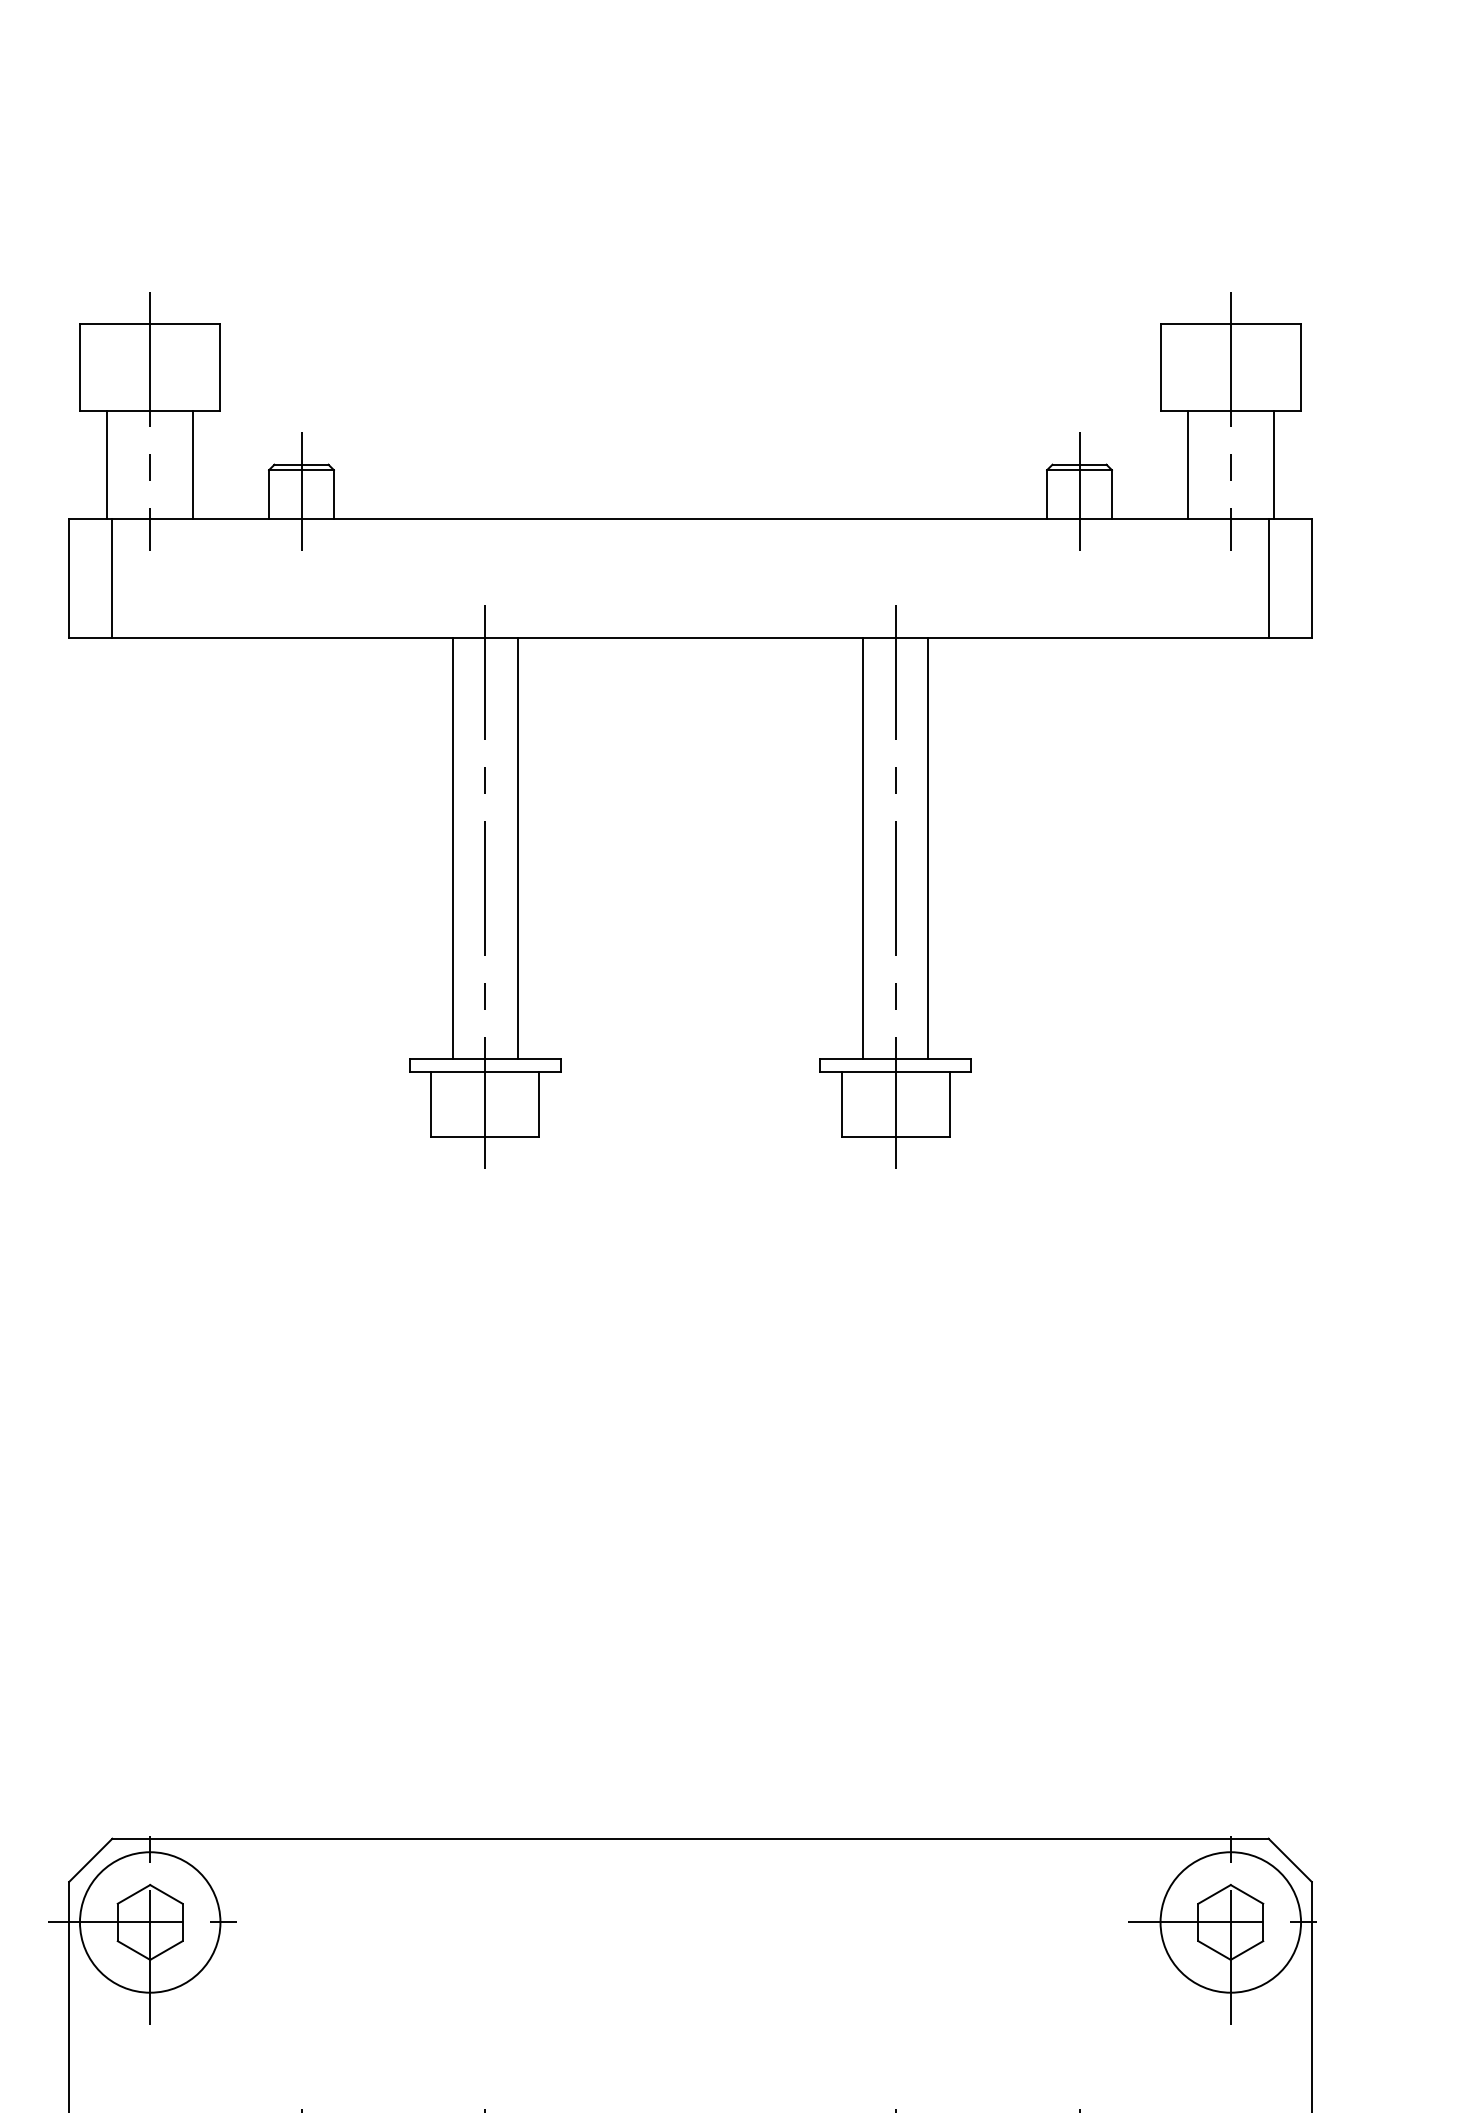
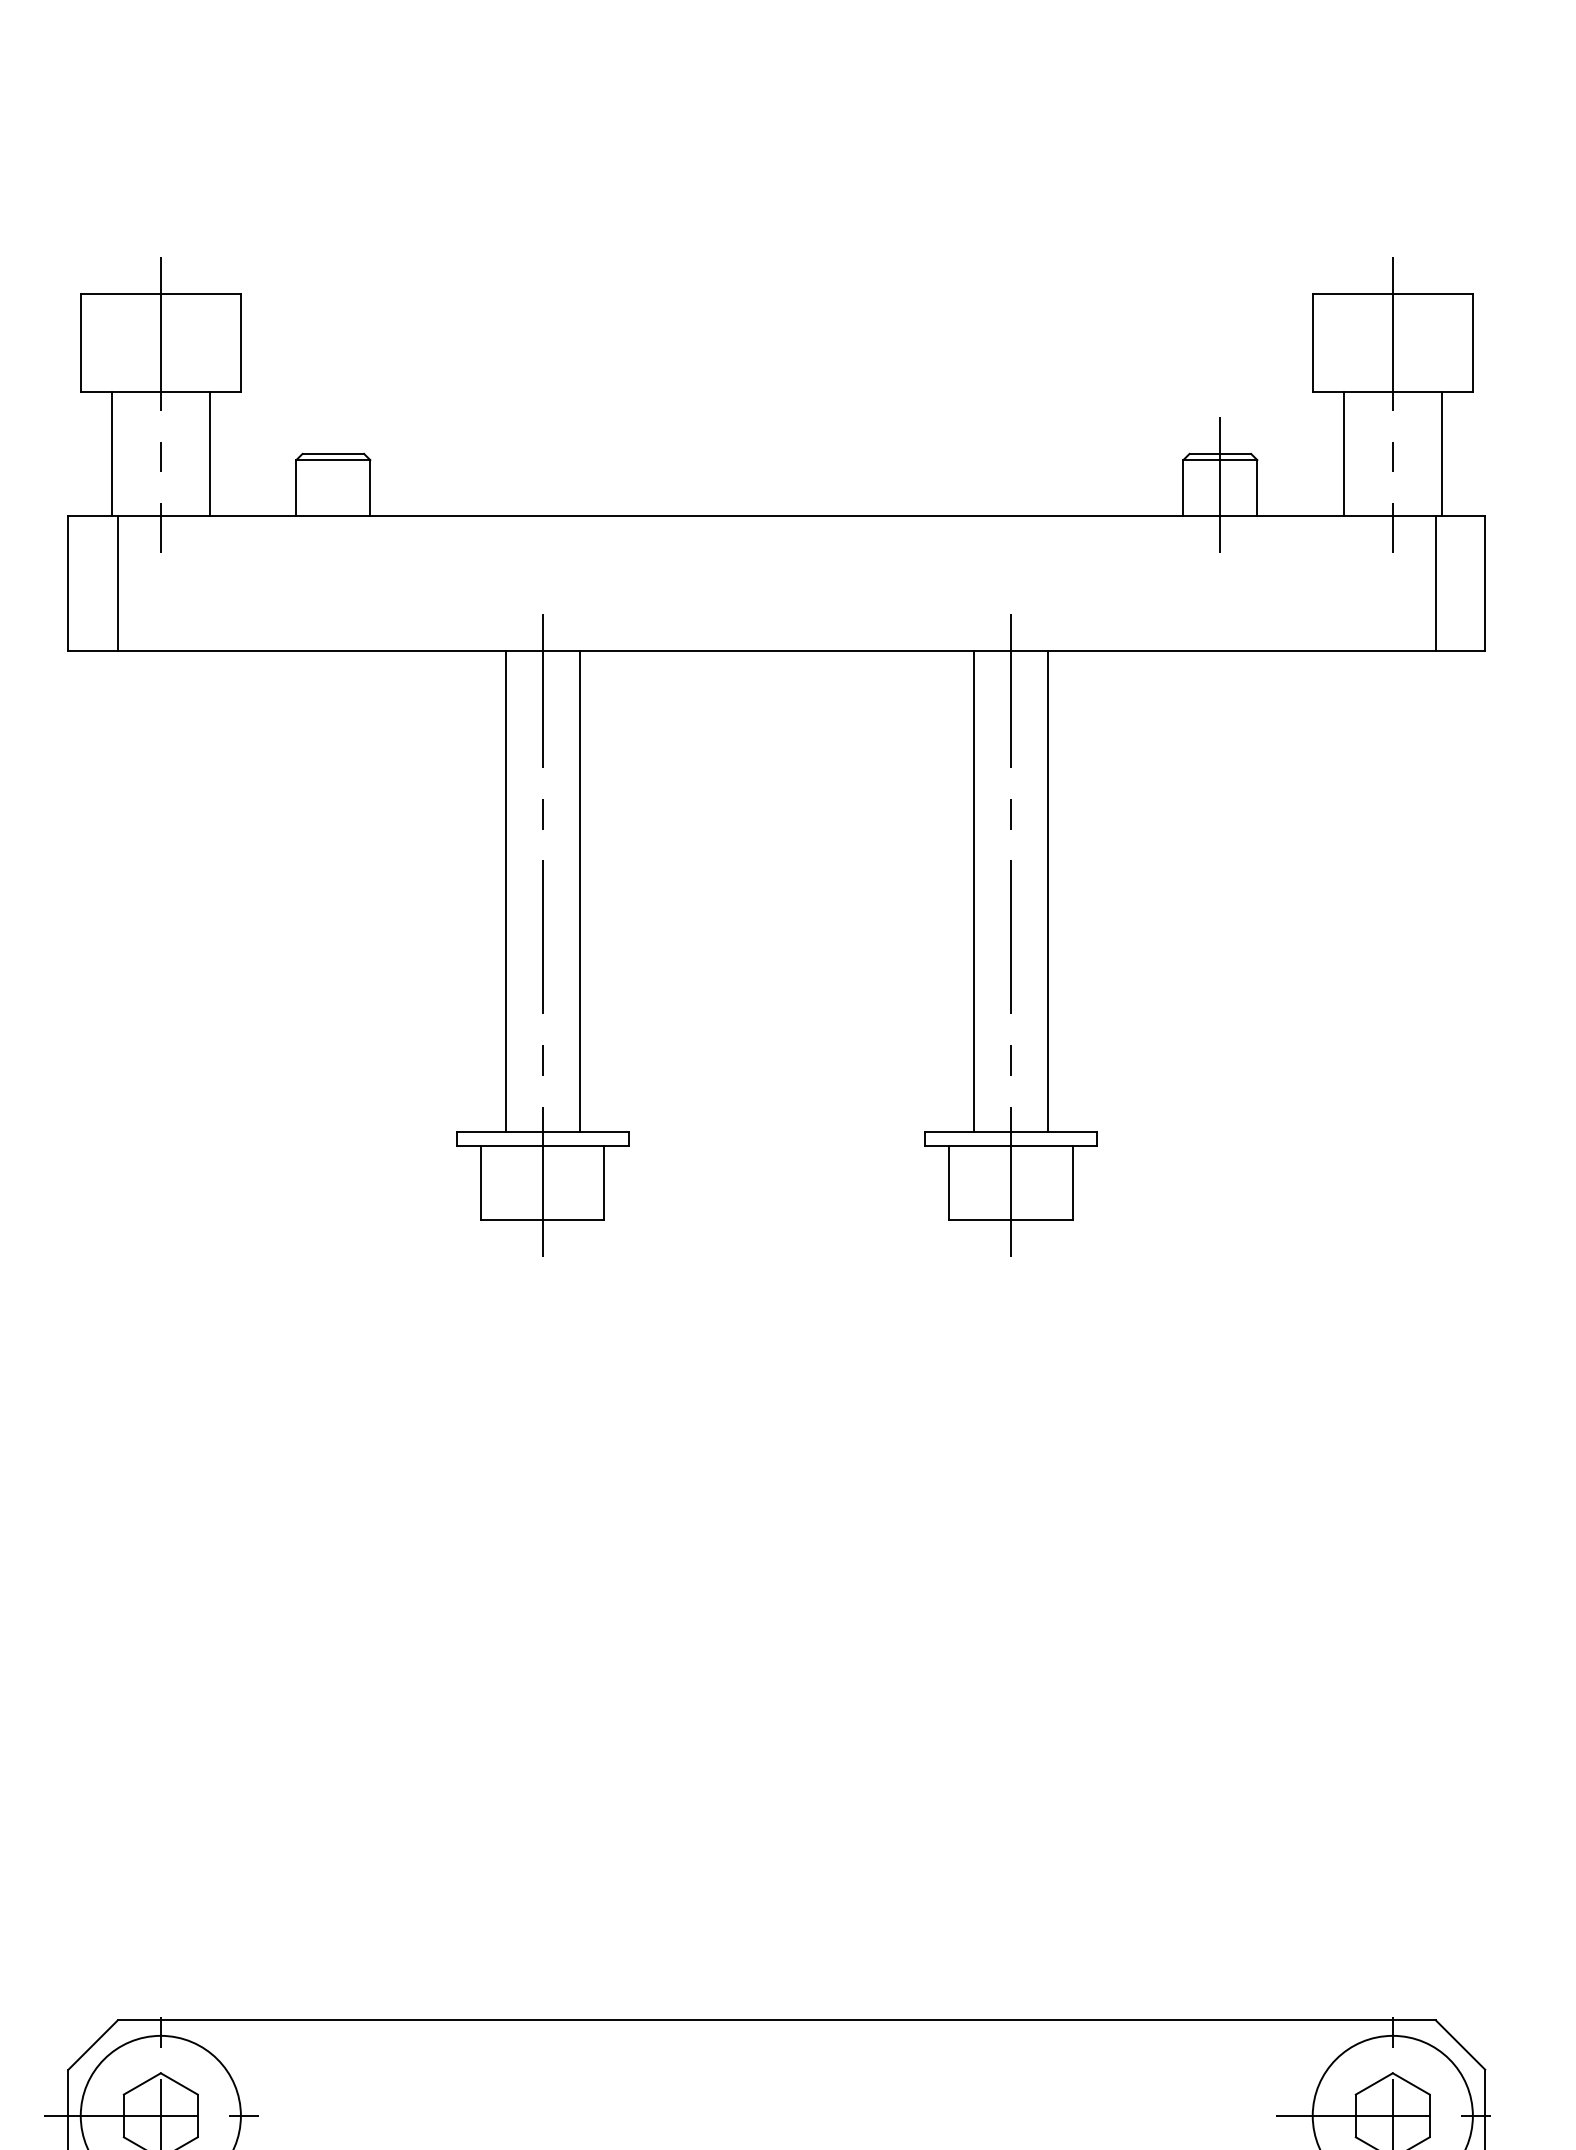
line: (301, 491) -> (333, 484), removed

